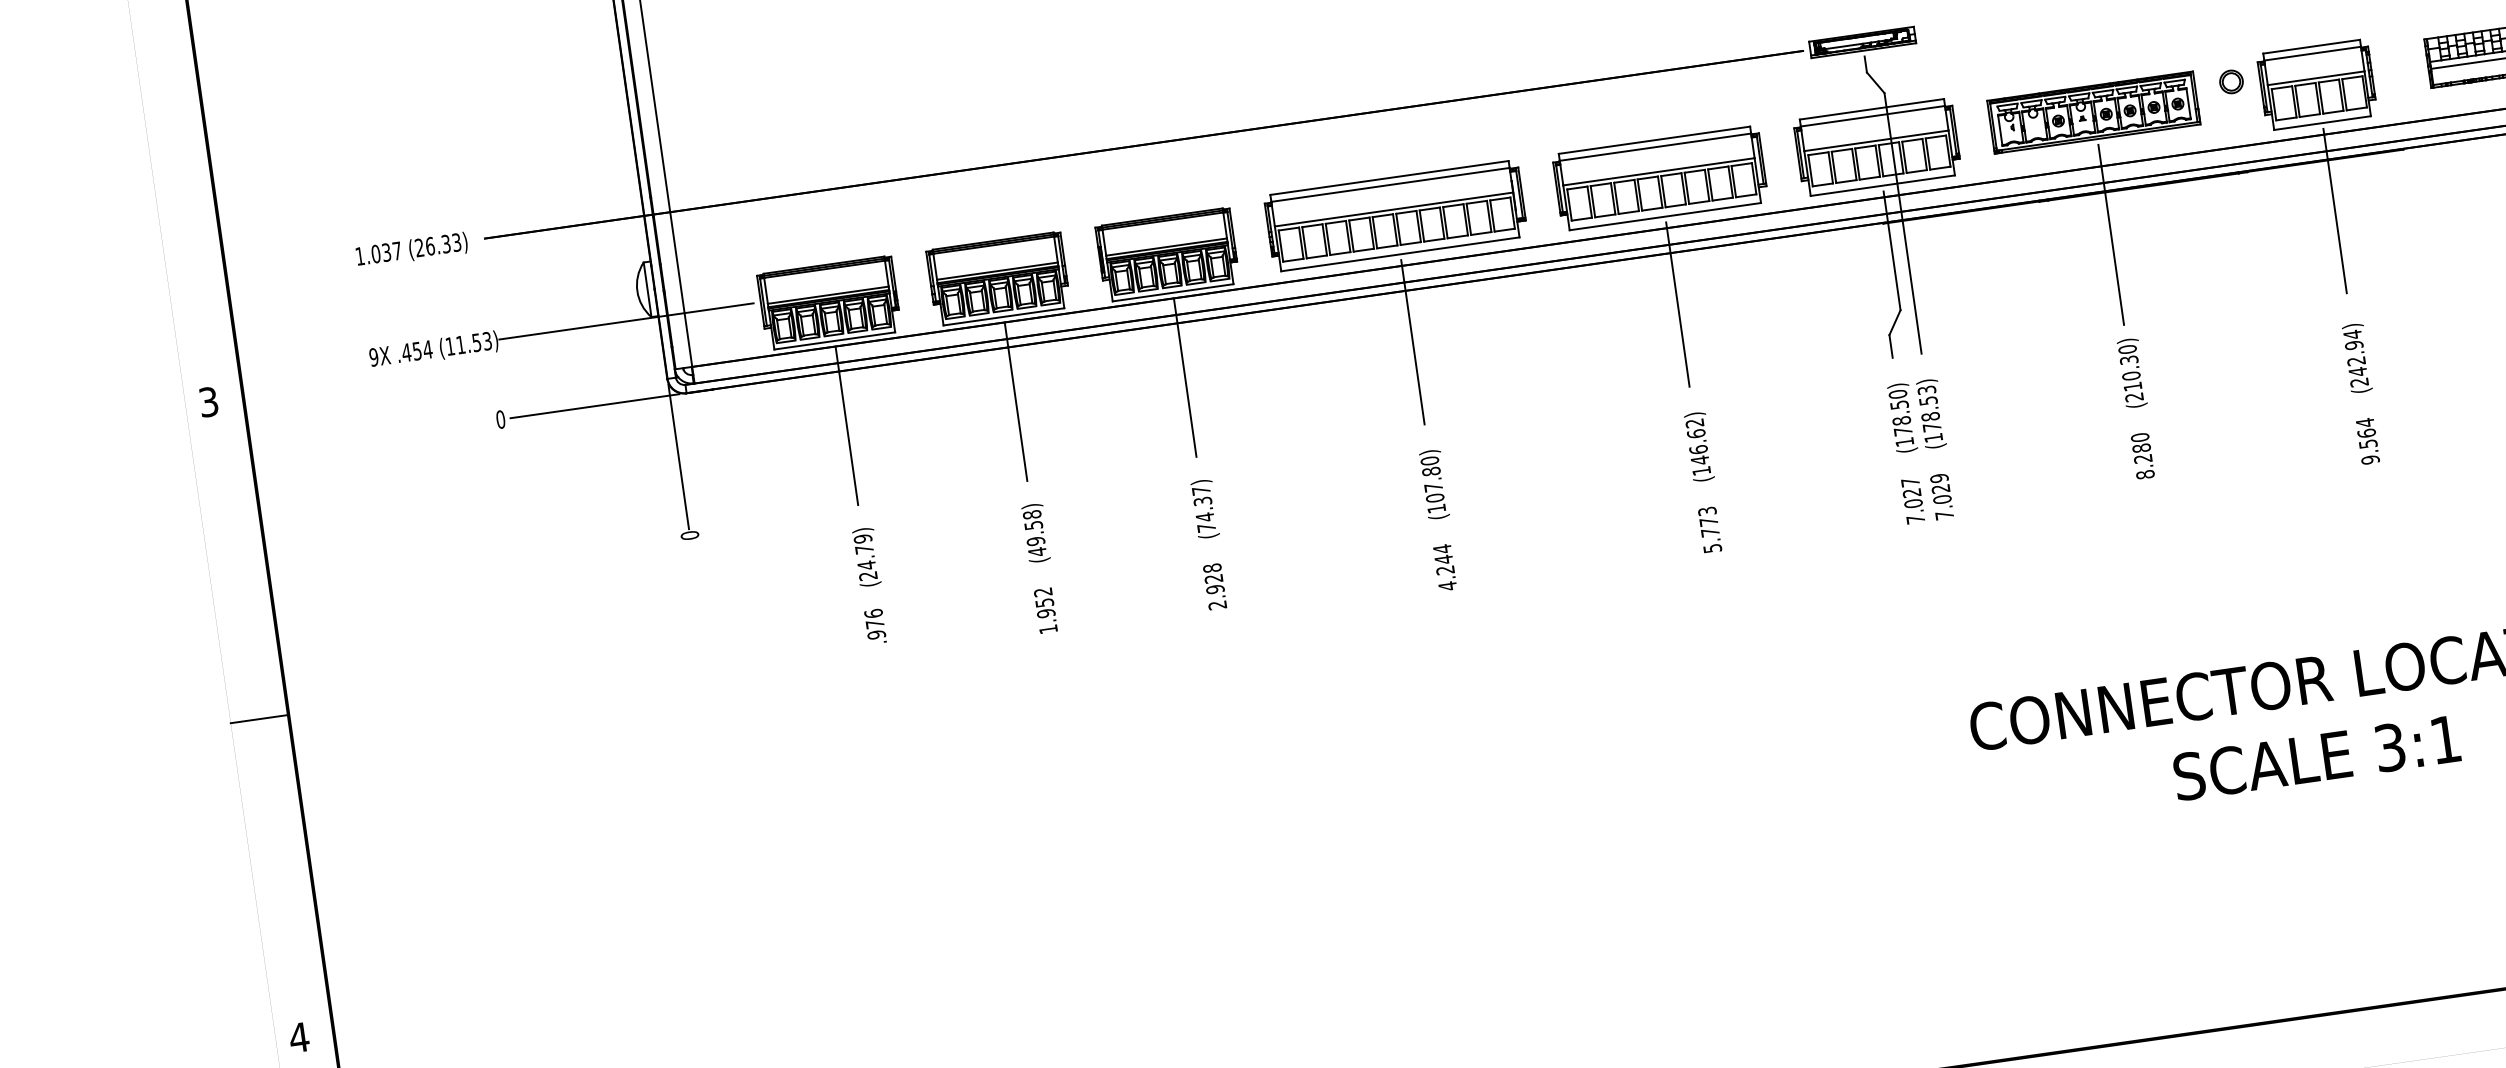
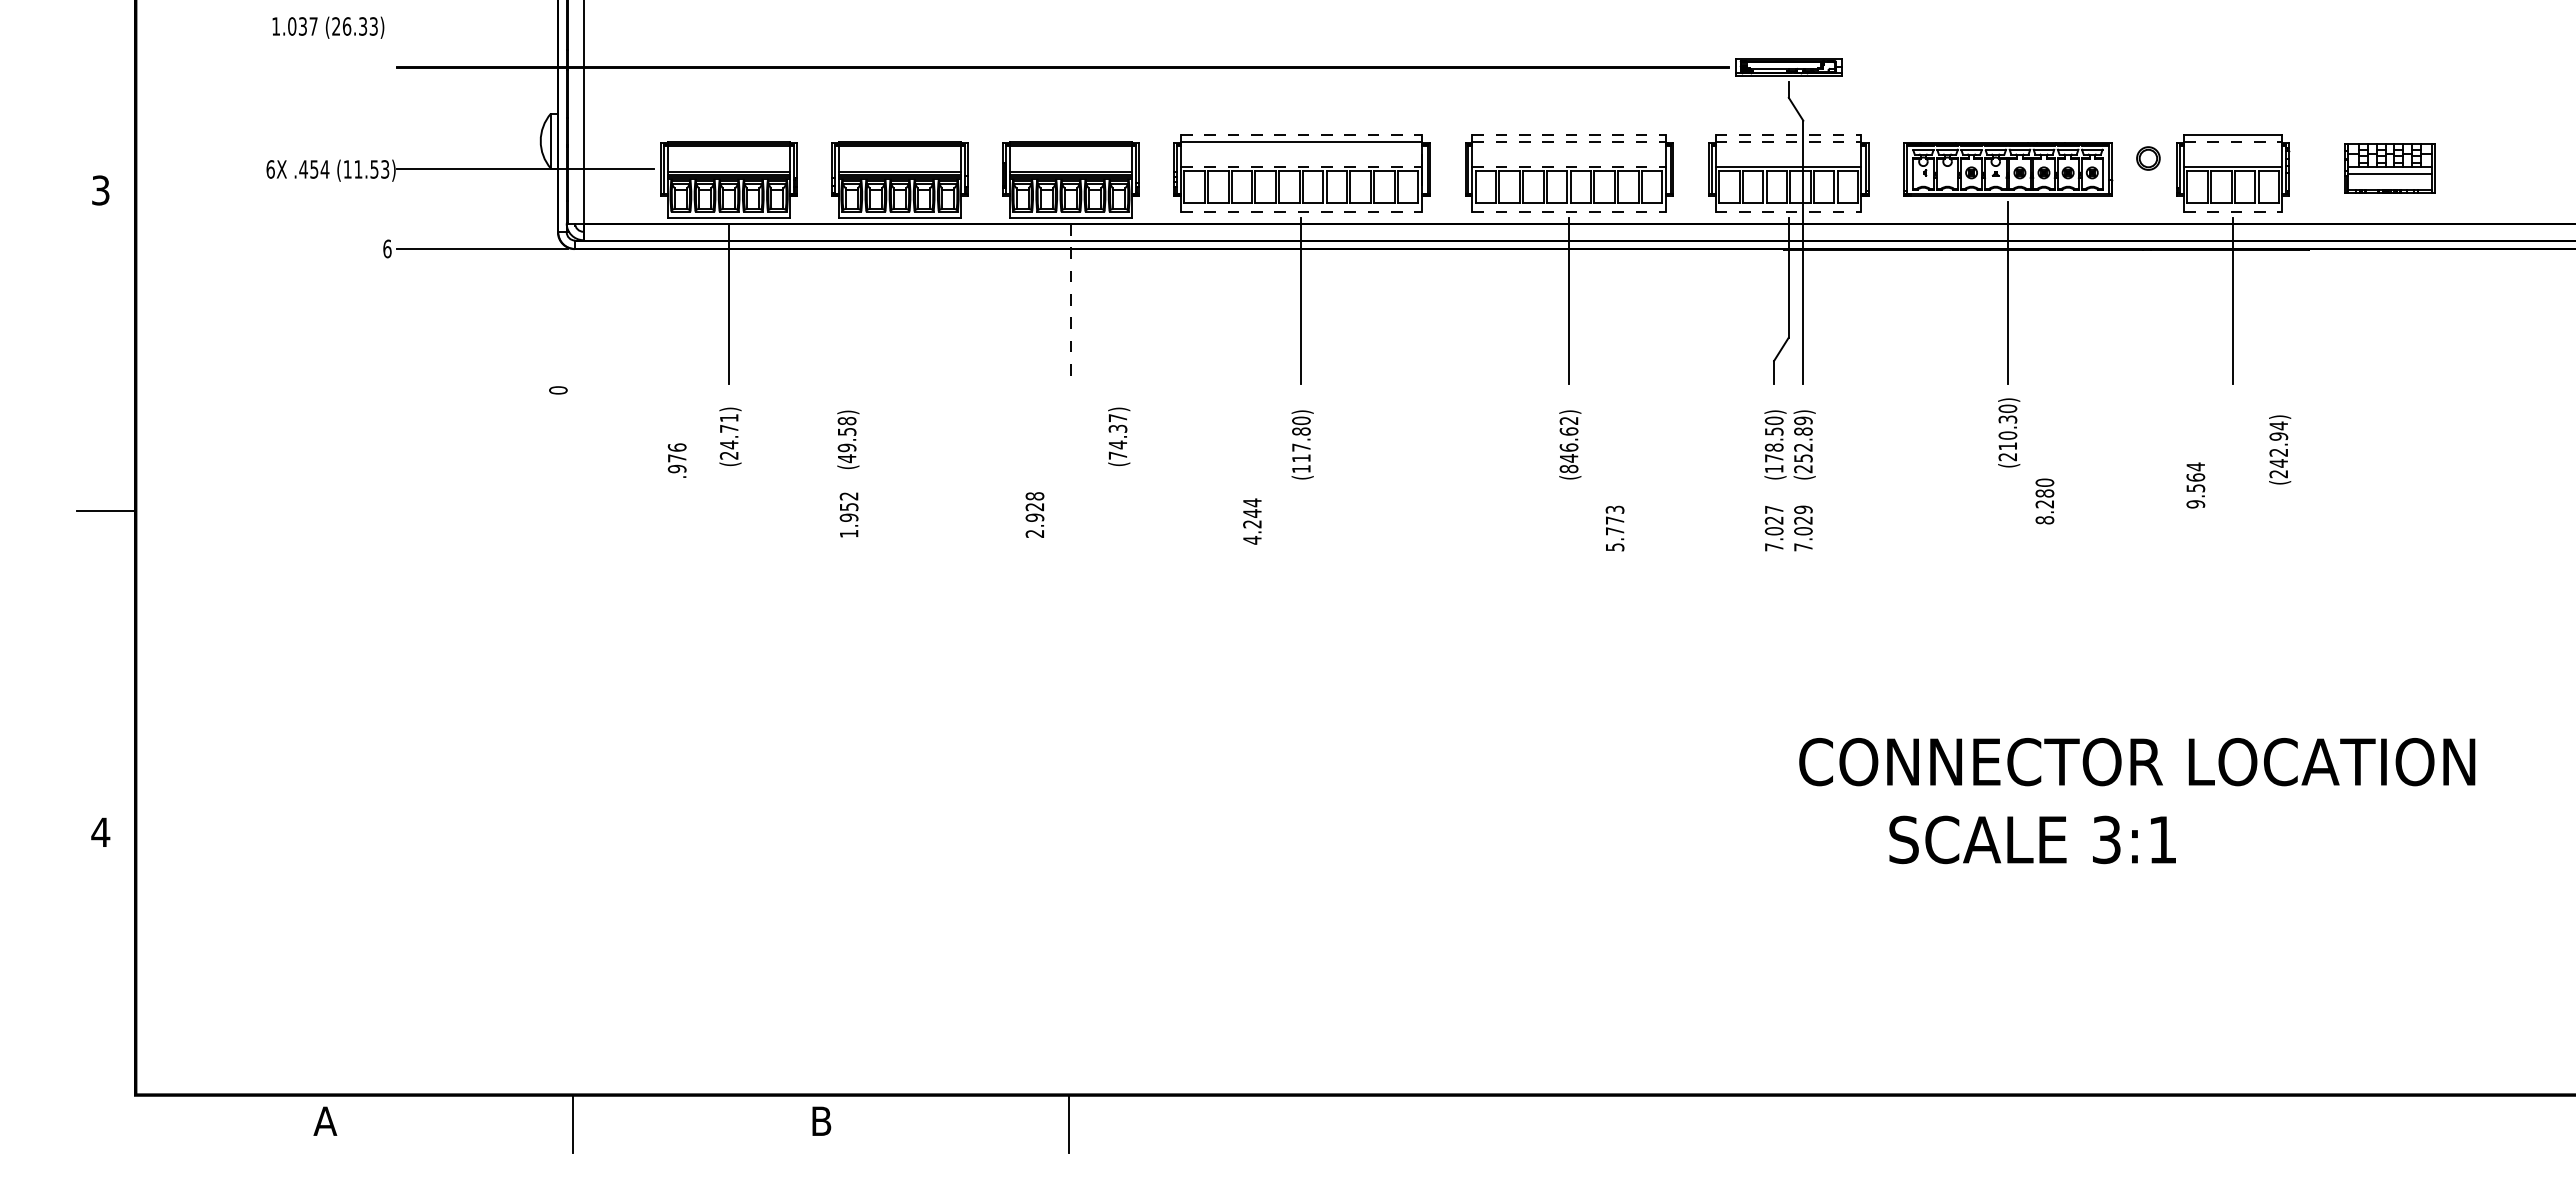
line: (2312, 53) -> (2232, 141), solid -> dashed
line: (1871, 108) -> (1788, 134), solid -> dashed
line: (1872, 115) -> (1788, 141), solid -> dashed
line: (2322, 123) -> (2232, 212), solid -> dashed
line: (1653, 139) -> (1568, 134), solid -> dashed
line: (1654, 146) -> (1568, 141), solid -> dashed
line: (1658, 171) -> (1568, 166), solid -> dashed
line: (1389, 177) -> (1301, 134), solid -> dashed
line: (1882, 186) -> (1788, 212), solid -> dashed
line: (1394, 209) -> (1301, 166), solid -> dashed
line: (1664, 217) -> (1568, 212), solid -> dashed
text: (412, 249) -> (328, 27), moved
line: (1400, 254) -> (1301, 212), solid -> dashed
text: (373, 357) -> (270, 169), 9X -> 6X
text: (2357, 357) -> (2280, 449), moved
line: (1184, 377) -> (1070, 303), solid -> dashed
line: (1016, 401) -> (900, 303), removed
text: (1930, 413) -> (1803, 444), (178.53) -> (252.89)
text: (500, 419) -> (387, 248), 0 -> 6
text: (2367, 441) -> (2195, 485), moved
line: (678, 456) -> (558, 310), removed
text: (2142, 456) -> (2044, 501), moved
text: (1701, 470) -> (1568, 468), (146.62) -> (846.62)
text: (1435, 498) -> (1301, 458), (107.80) -> (117.80)
text: (1205, 508) -> (1119, 436), moved
text: (1709, 529) -> (1614, 528), moved
text: (1036, 532) -> (848, 439), moved
text: (862, 539) -> (728, 418), (24.79) -> (24.71)
text: (1445, 567) -> (1252, 521), moved
text: (1214, 586) -> (1034, 514), moved
text: (1045, 610) -> (848, 514), moved
text: (874, 626) -> (676, 460), moved
text: (2316, 757) -> (2032, 839), moved

